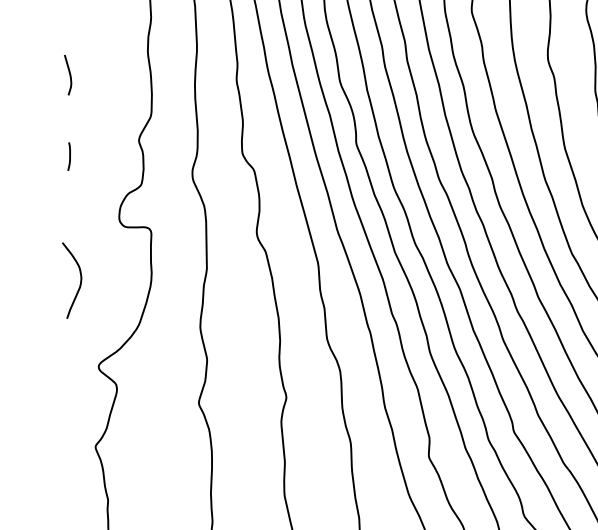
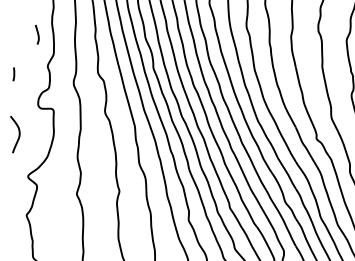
curve: (68, 74) -> (37, 34), moved

